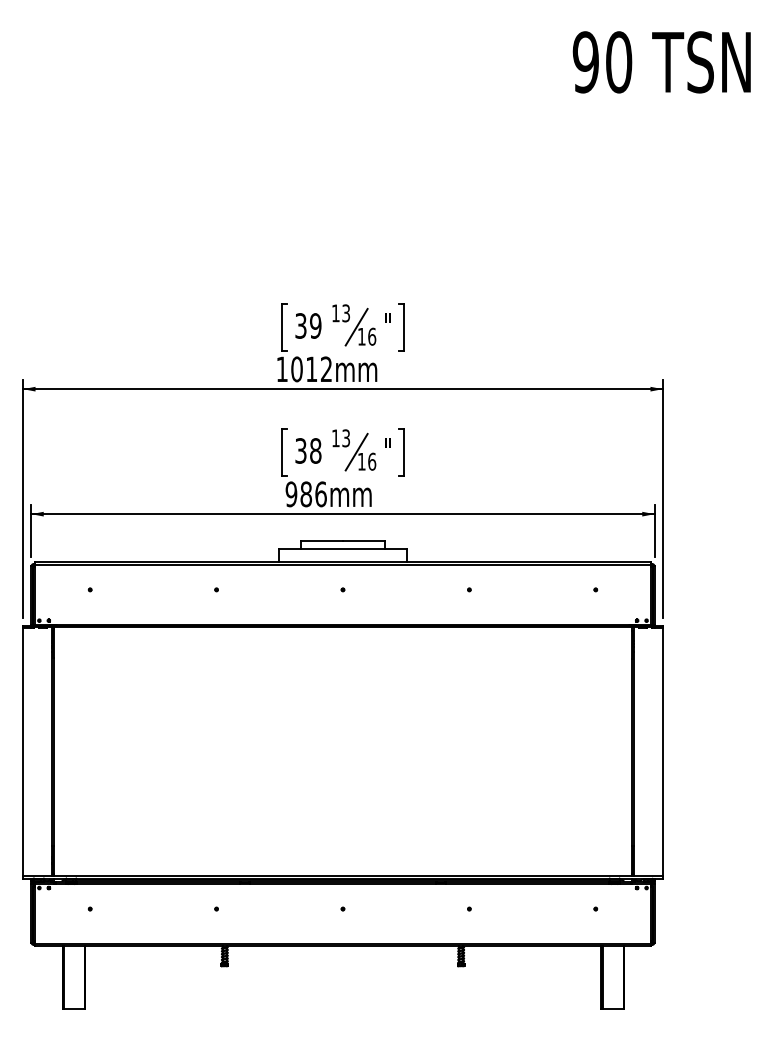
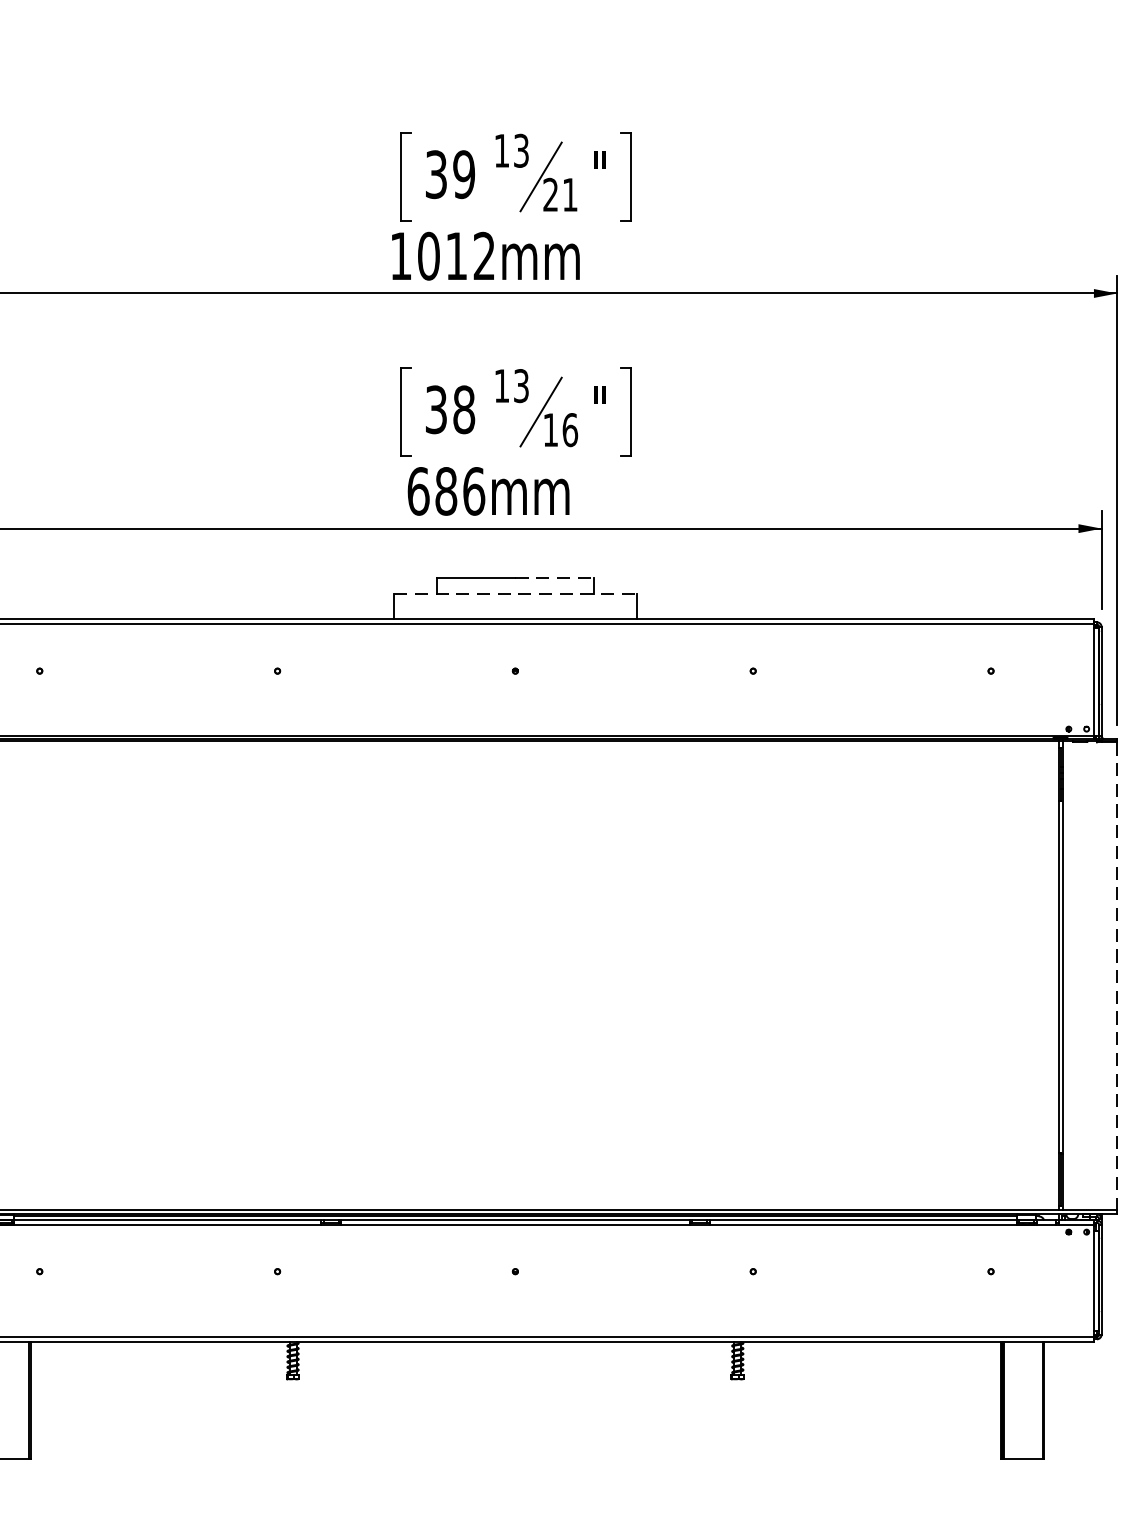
text: (366, 336) -> (559, 194), 16 -> 21
text: (291, 494) -> (418, 491), 986mm -> 686mm
line: (363, 540) -> (553, 578), solid -> dashed
line: (343, 549) -> (516, 595), solid -> dashed
line: (662, 752) -> (1116, 977), solid -> dashed

